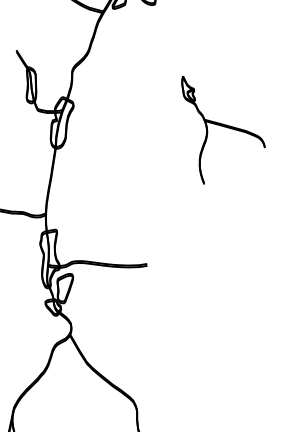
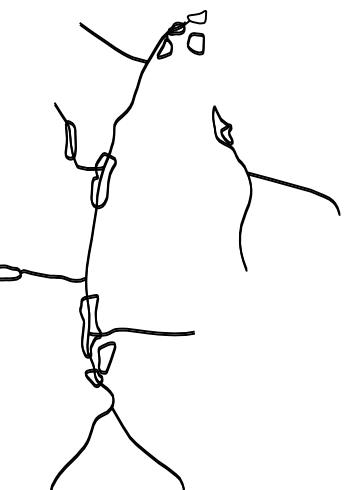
part: (223, 130) -> (276, 188), size x1.43

